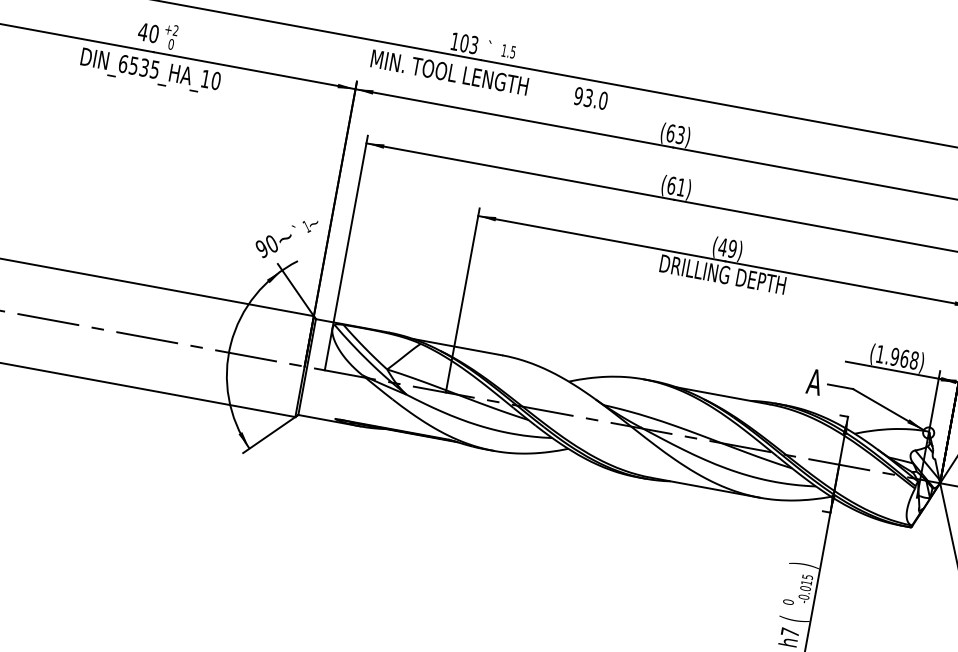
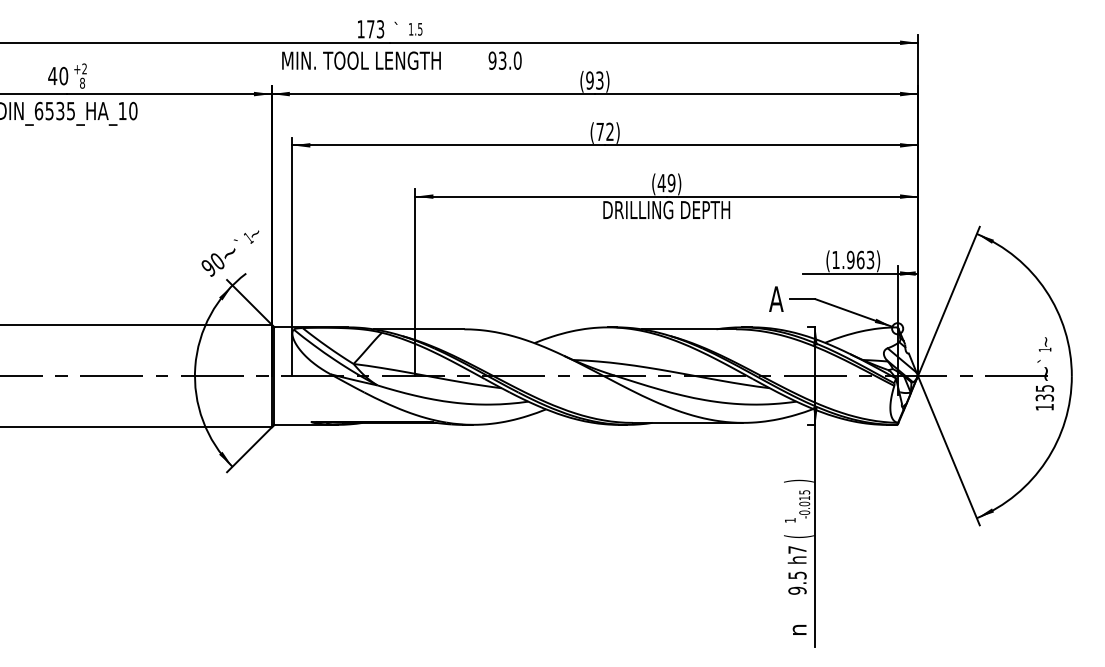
text: (464, 43) -> (370, 29), 103 -> 173
text: (171, 44) -> (82, 83), 0 -> 8
text: (670, 133) -> (589, 80), (63) -> (93)
text: (675, 186) -> (604, 131), (61) -> (72)
text: (914, 359) -> (870, 259), (1.968) -> (1.963)
text: (787, 601) -> (789, 519), 0 -> 1

